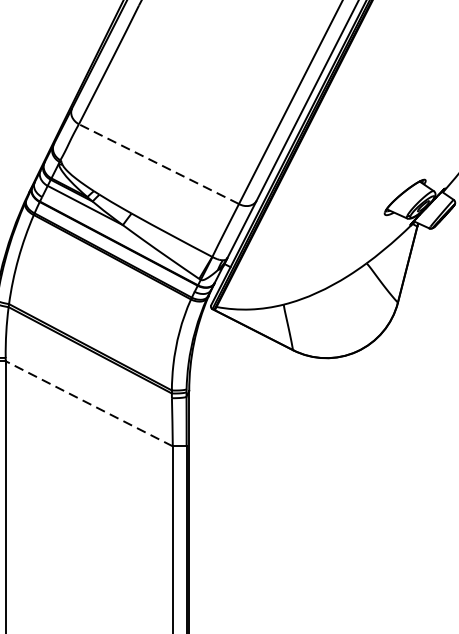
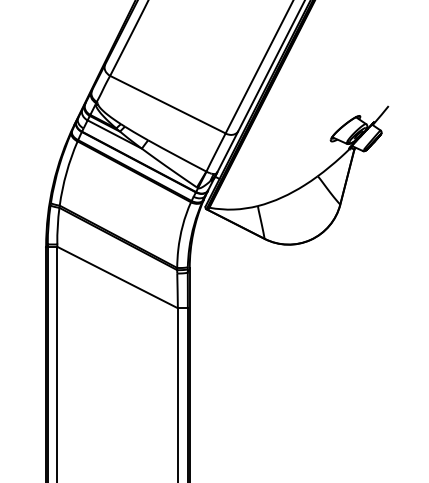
line: (158, 163) -> (167, 104), dashed -> solid
line: (89, 403) -> (117, 277), dashed -> solid

